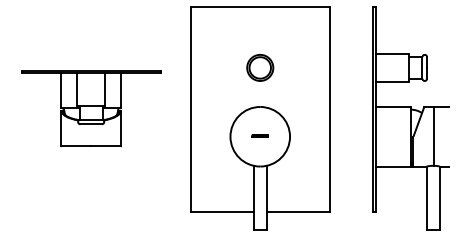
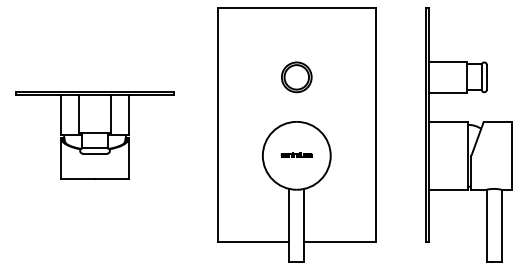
part: (90, 108) -> (94, 135), moved
part: (260, 135) -> (296, 154), size x1.67
line: (434, 136) -> (512, 155), moved

